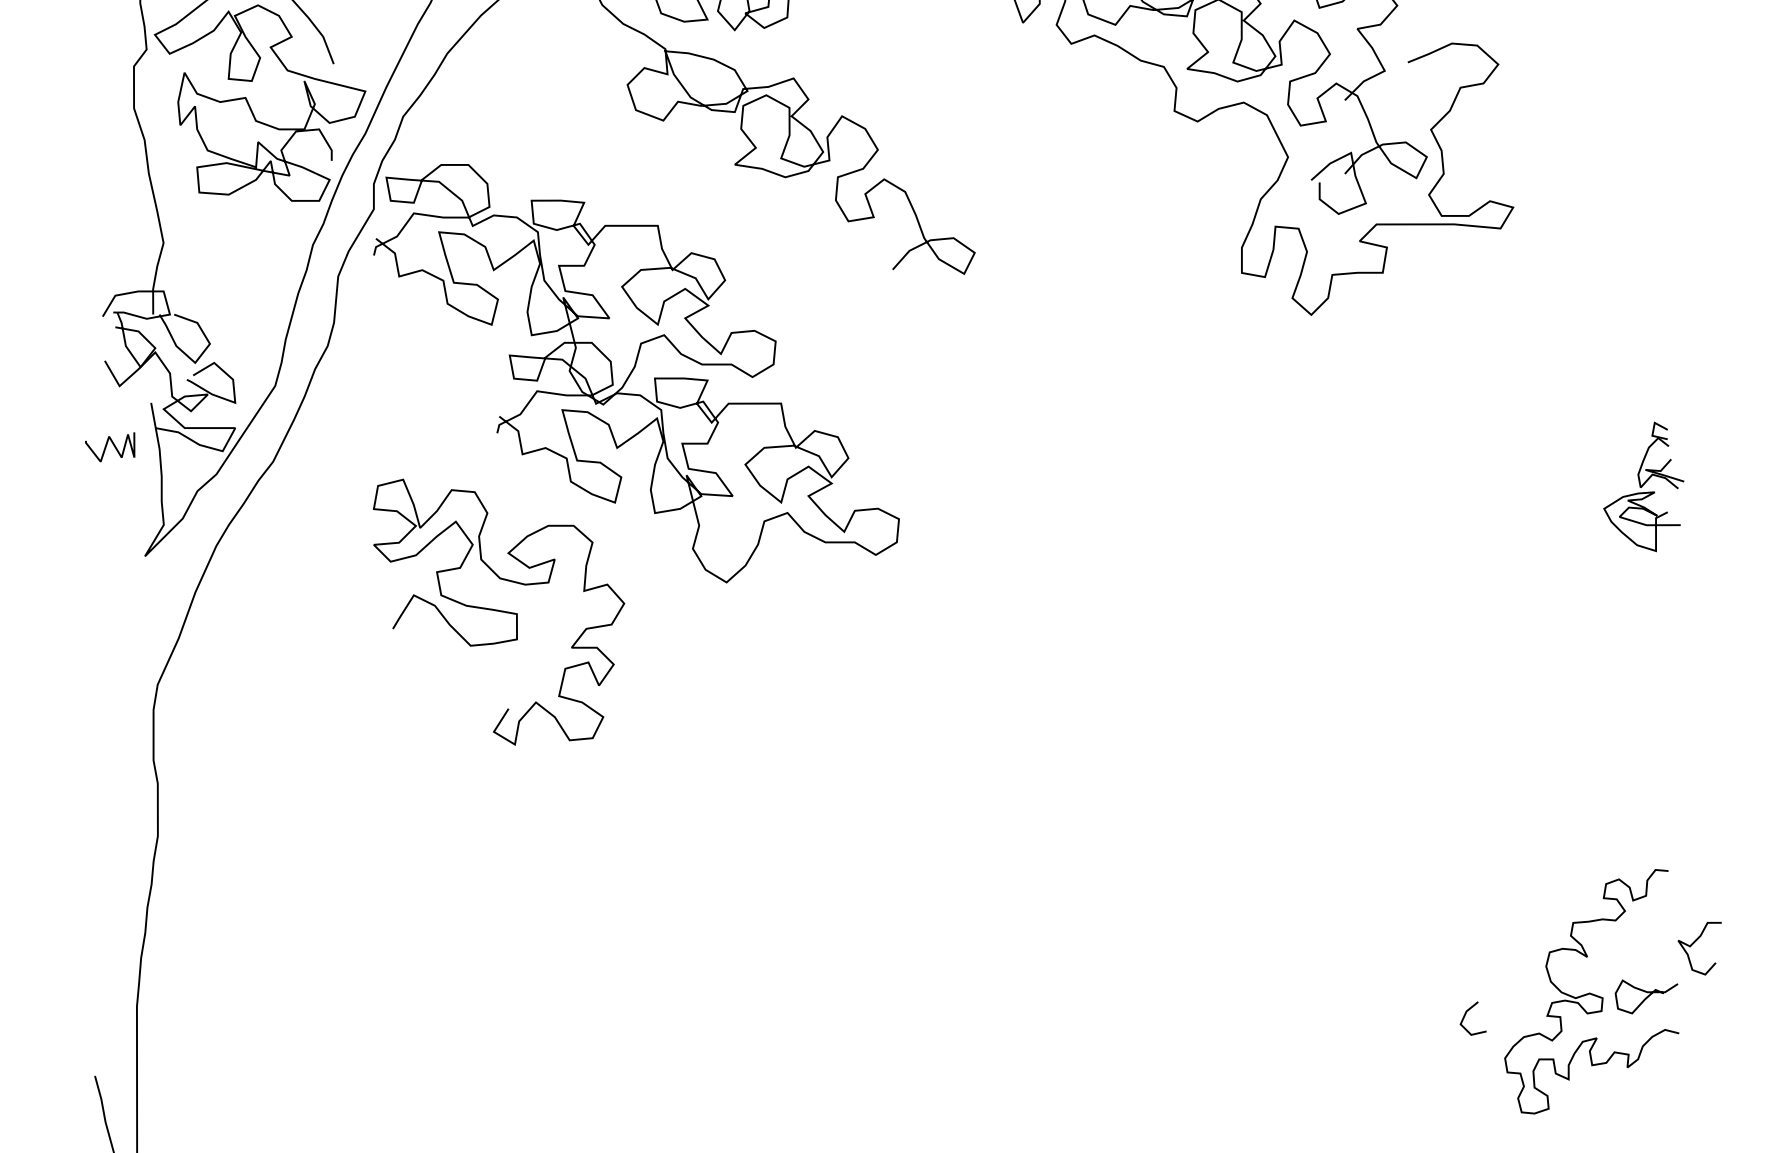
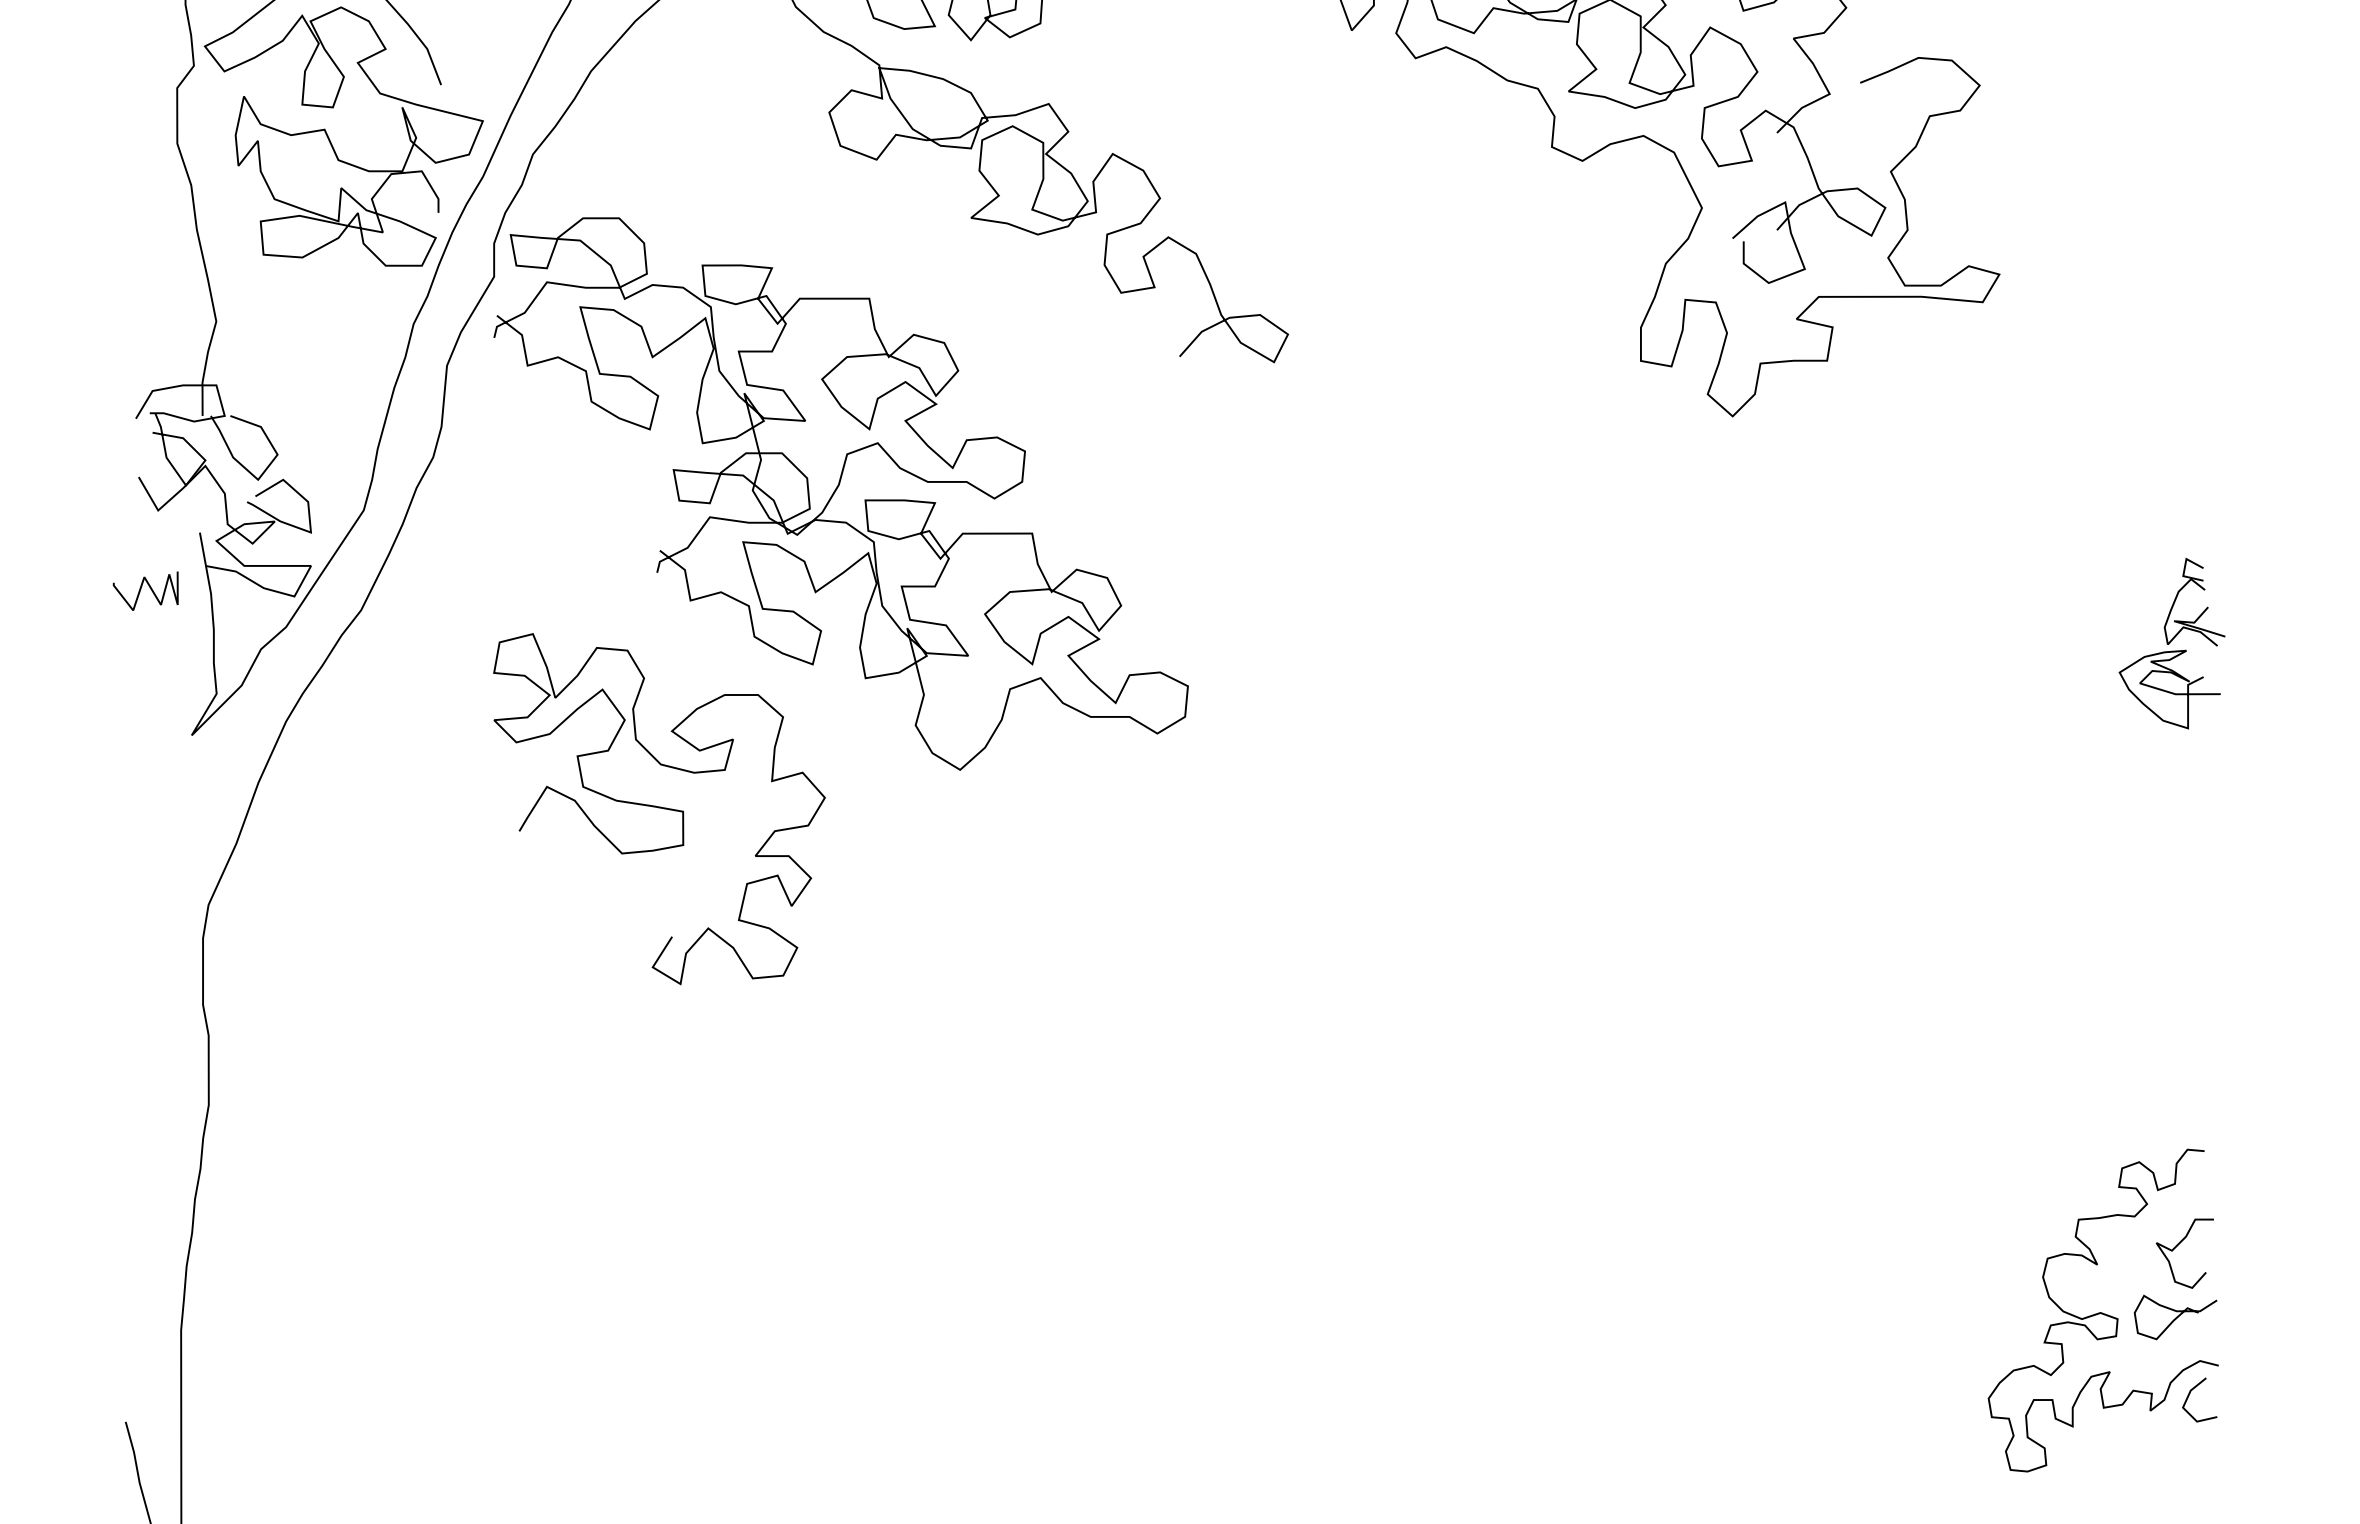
curve: (1694, 943) -> (2177, 1246), moved
line: (1465, 1015) -> (2189, 1396), moved

